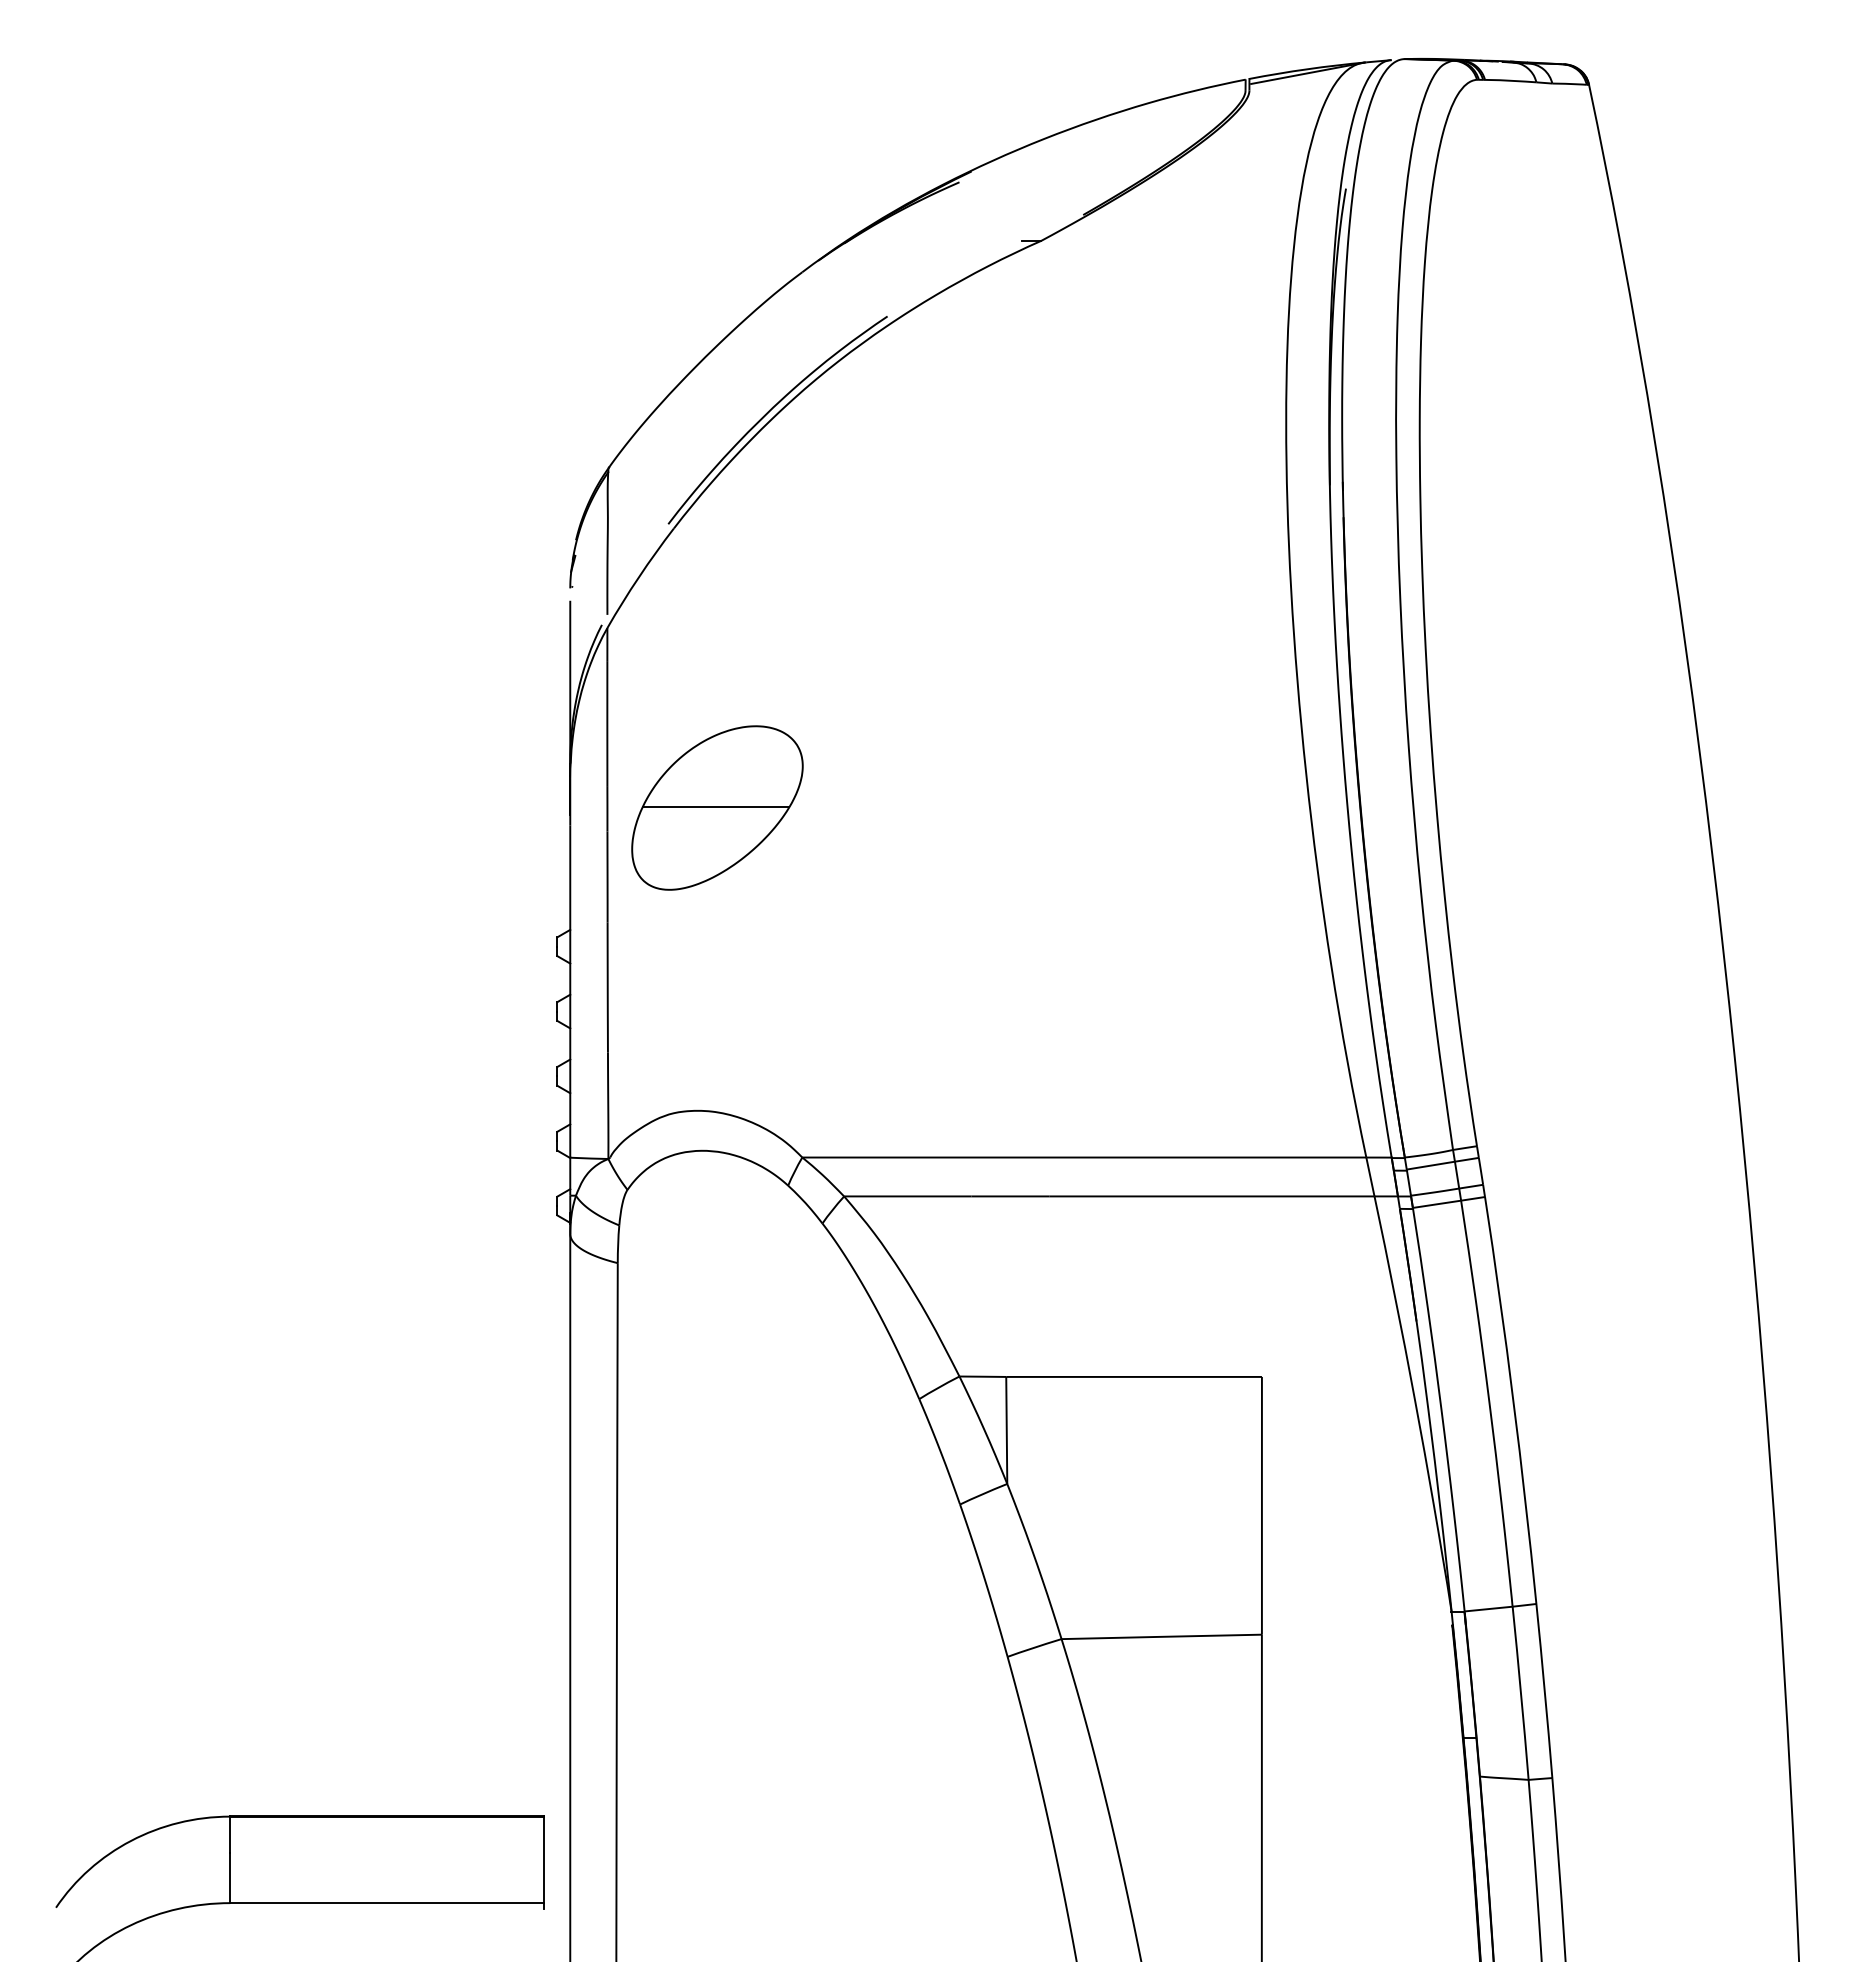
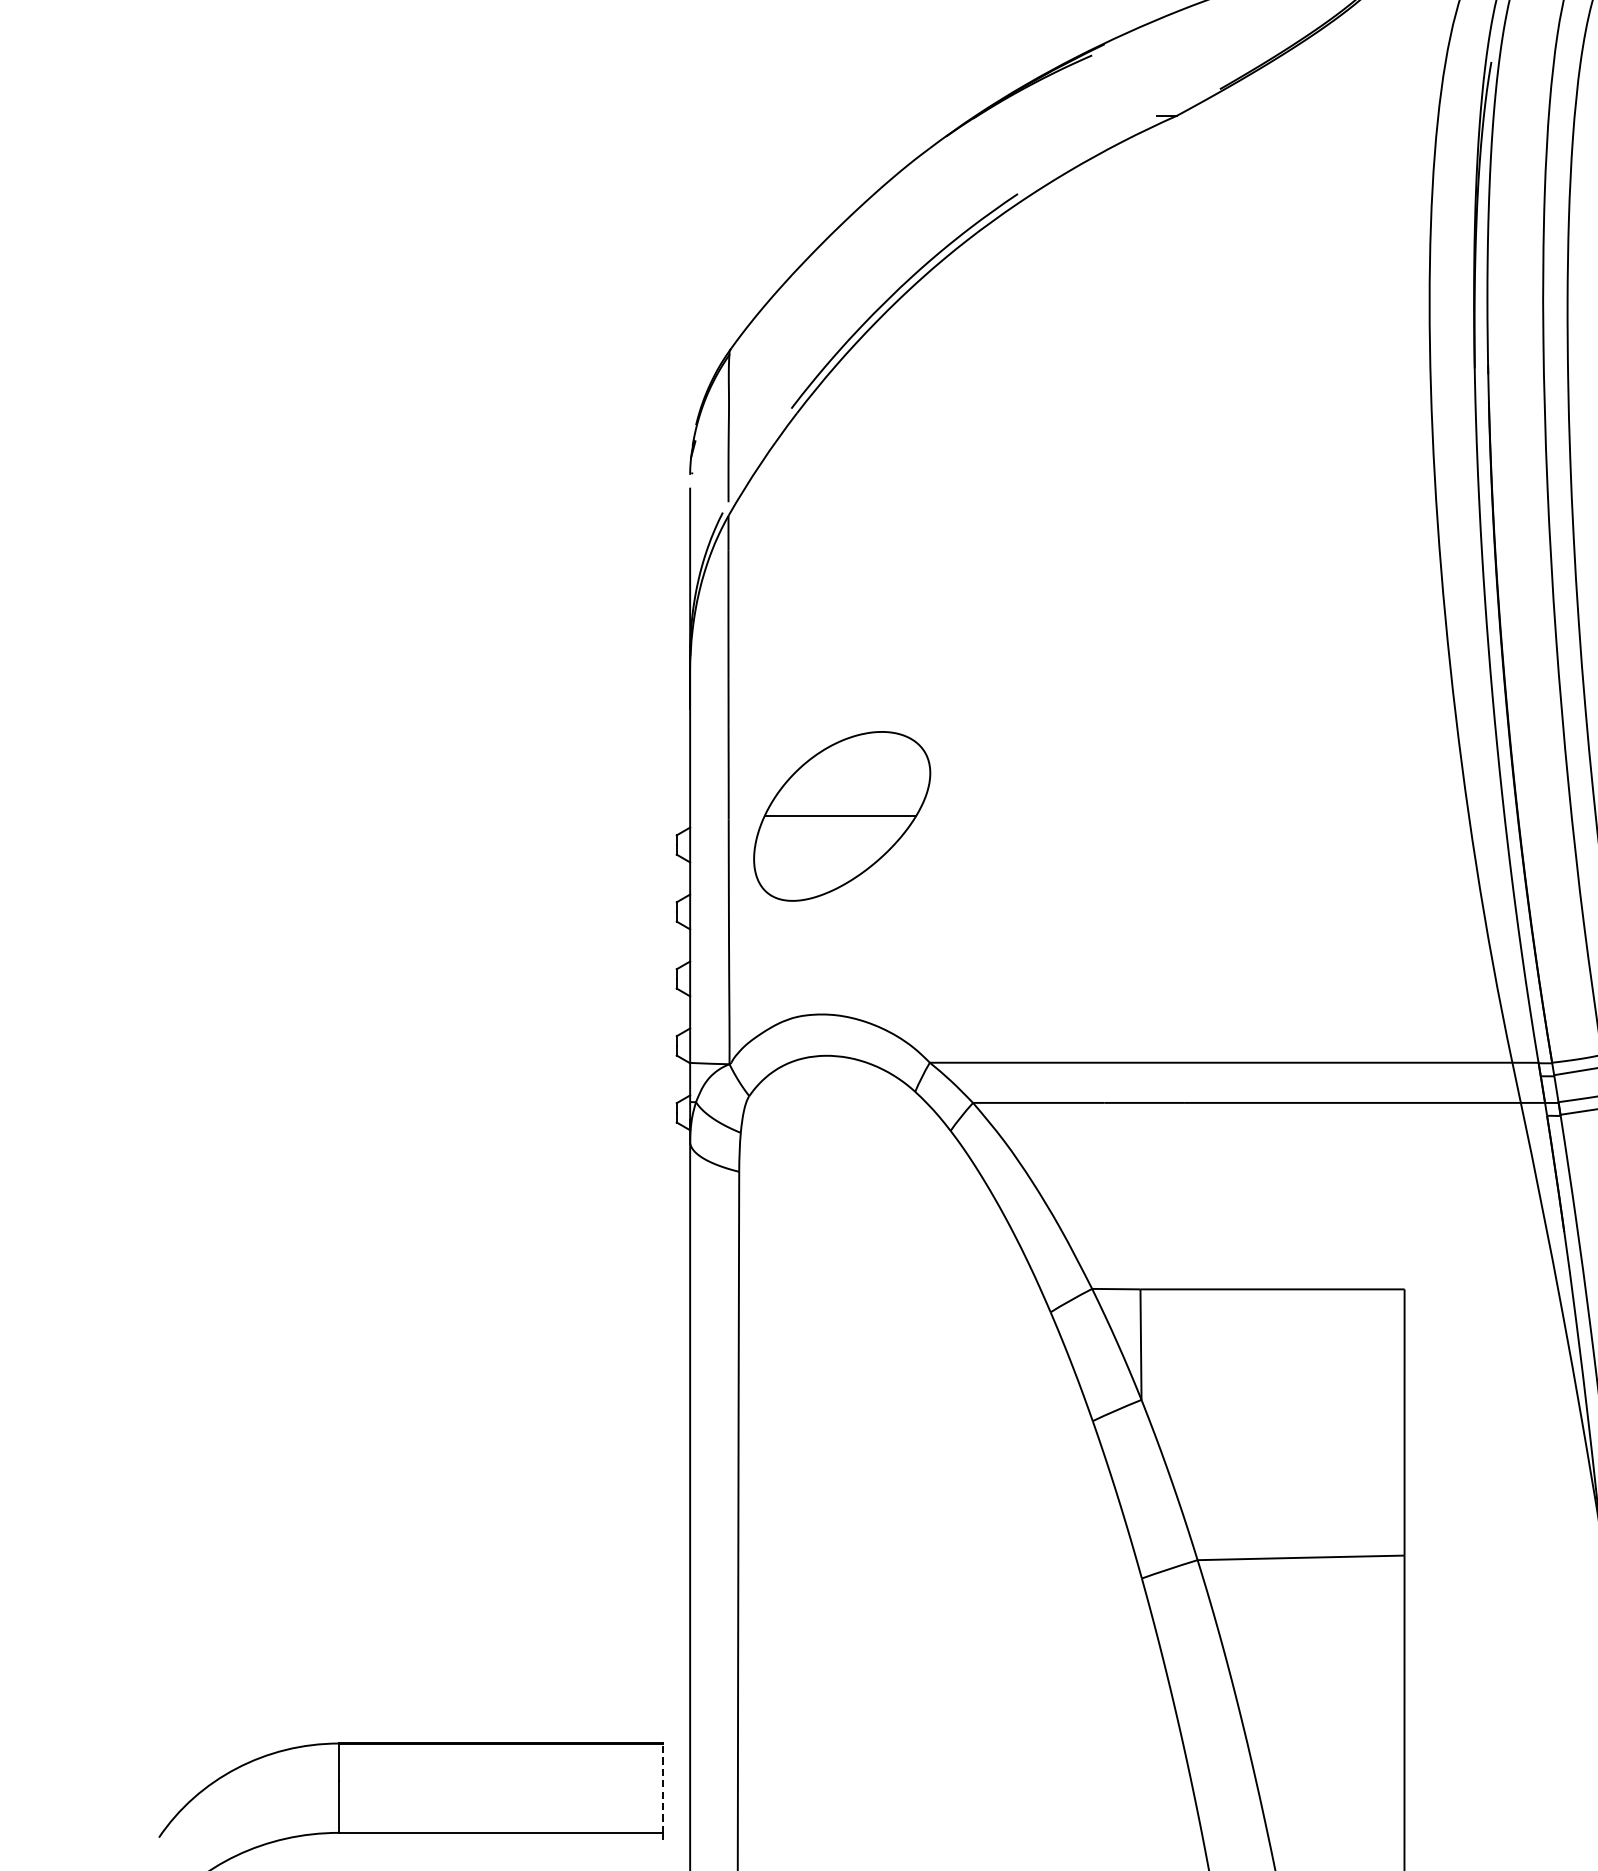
part: (717, 807) -> (842, 815), moved
line: (544, 1859) -> (663, 1787), solid -> dashed

